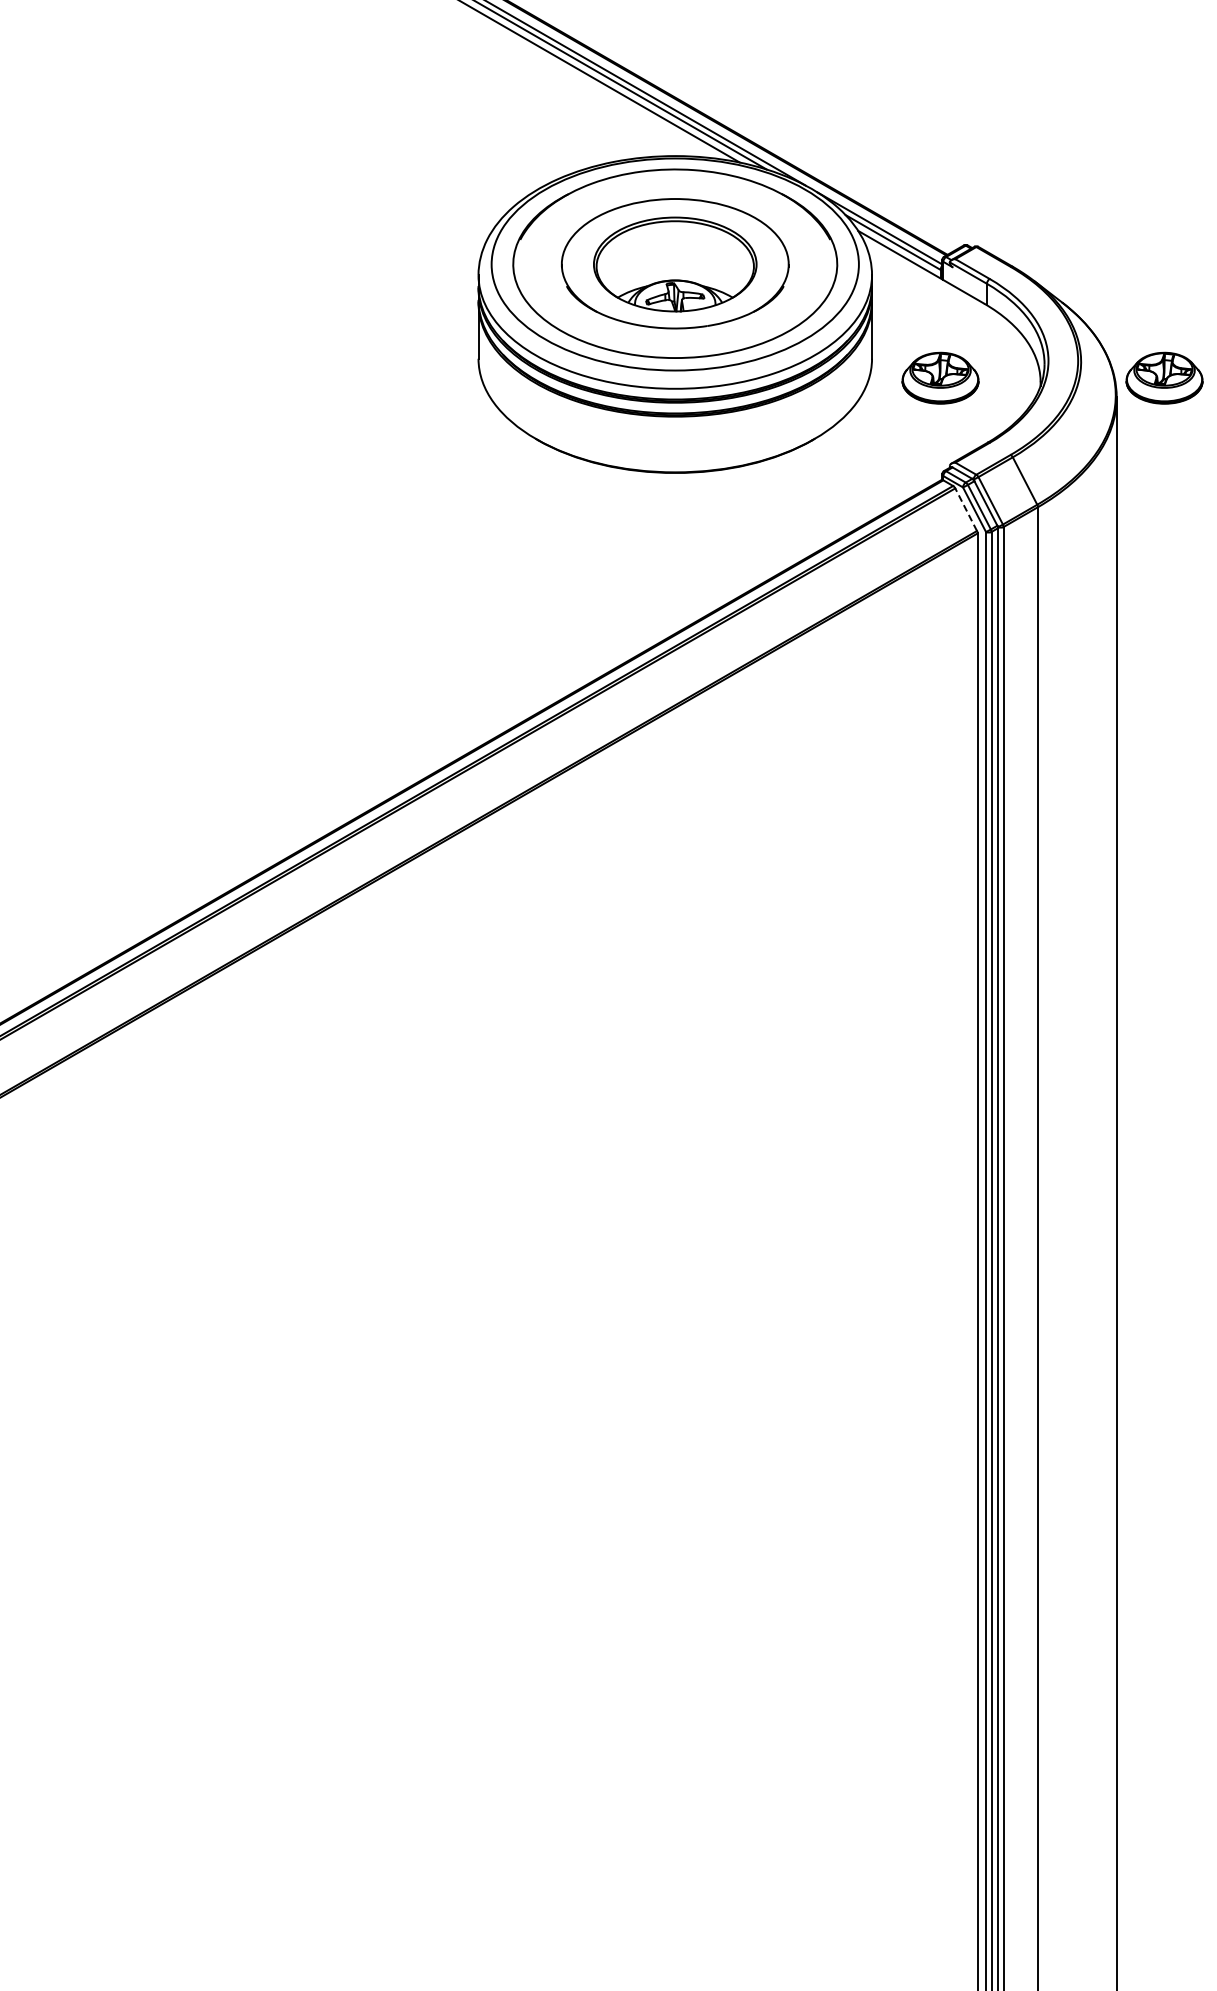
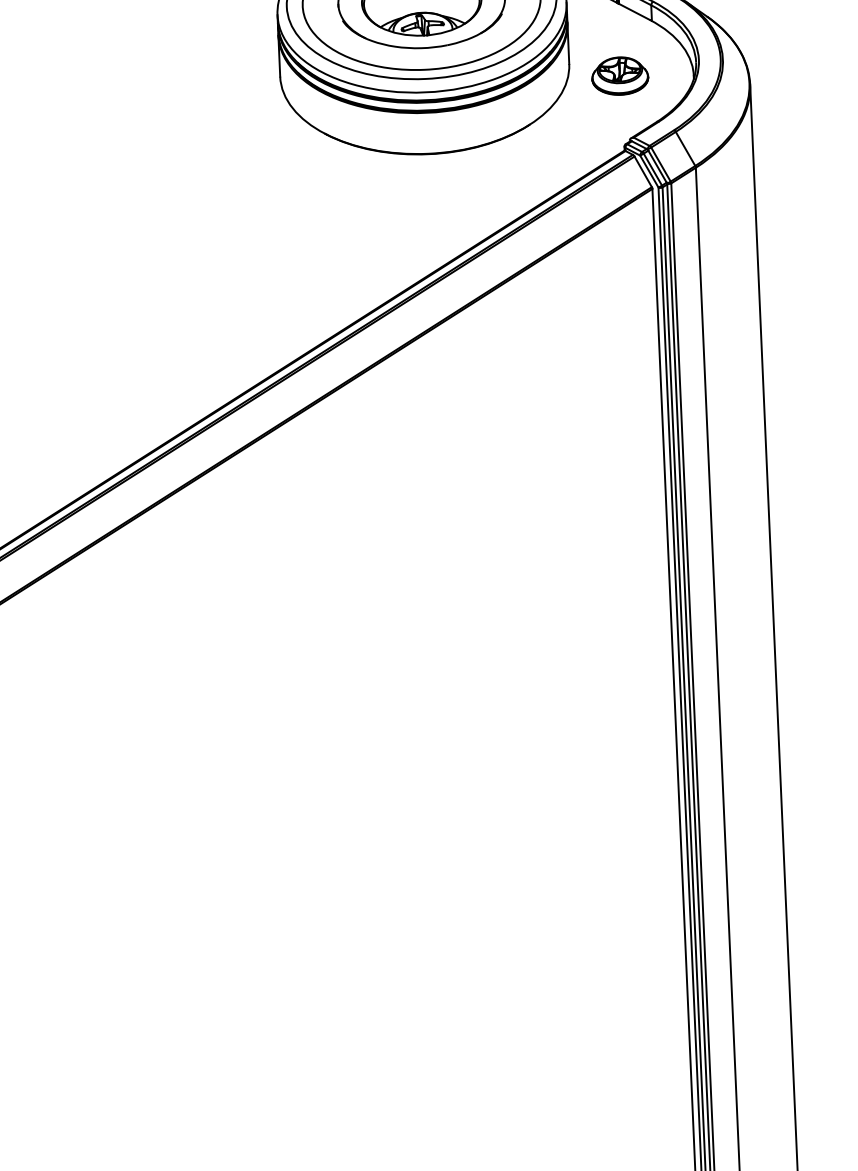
part: (1164, 377) -> (784, 68), removed
line: (966, 509) -> (643, 171), dashed -> solid

